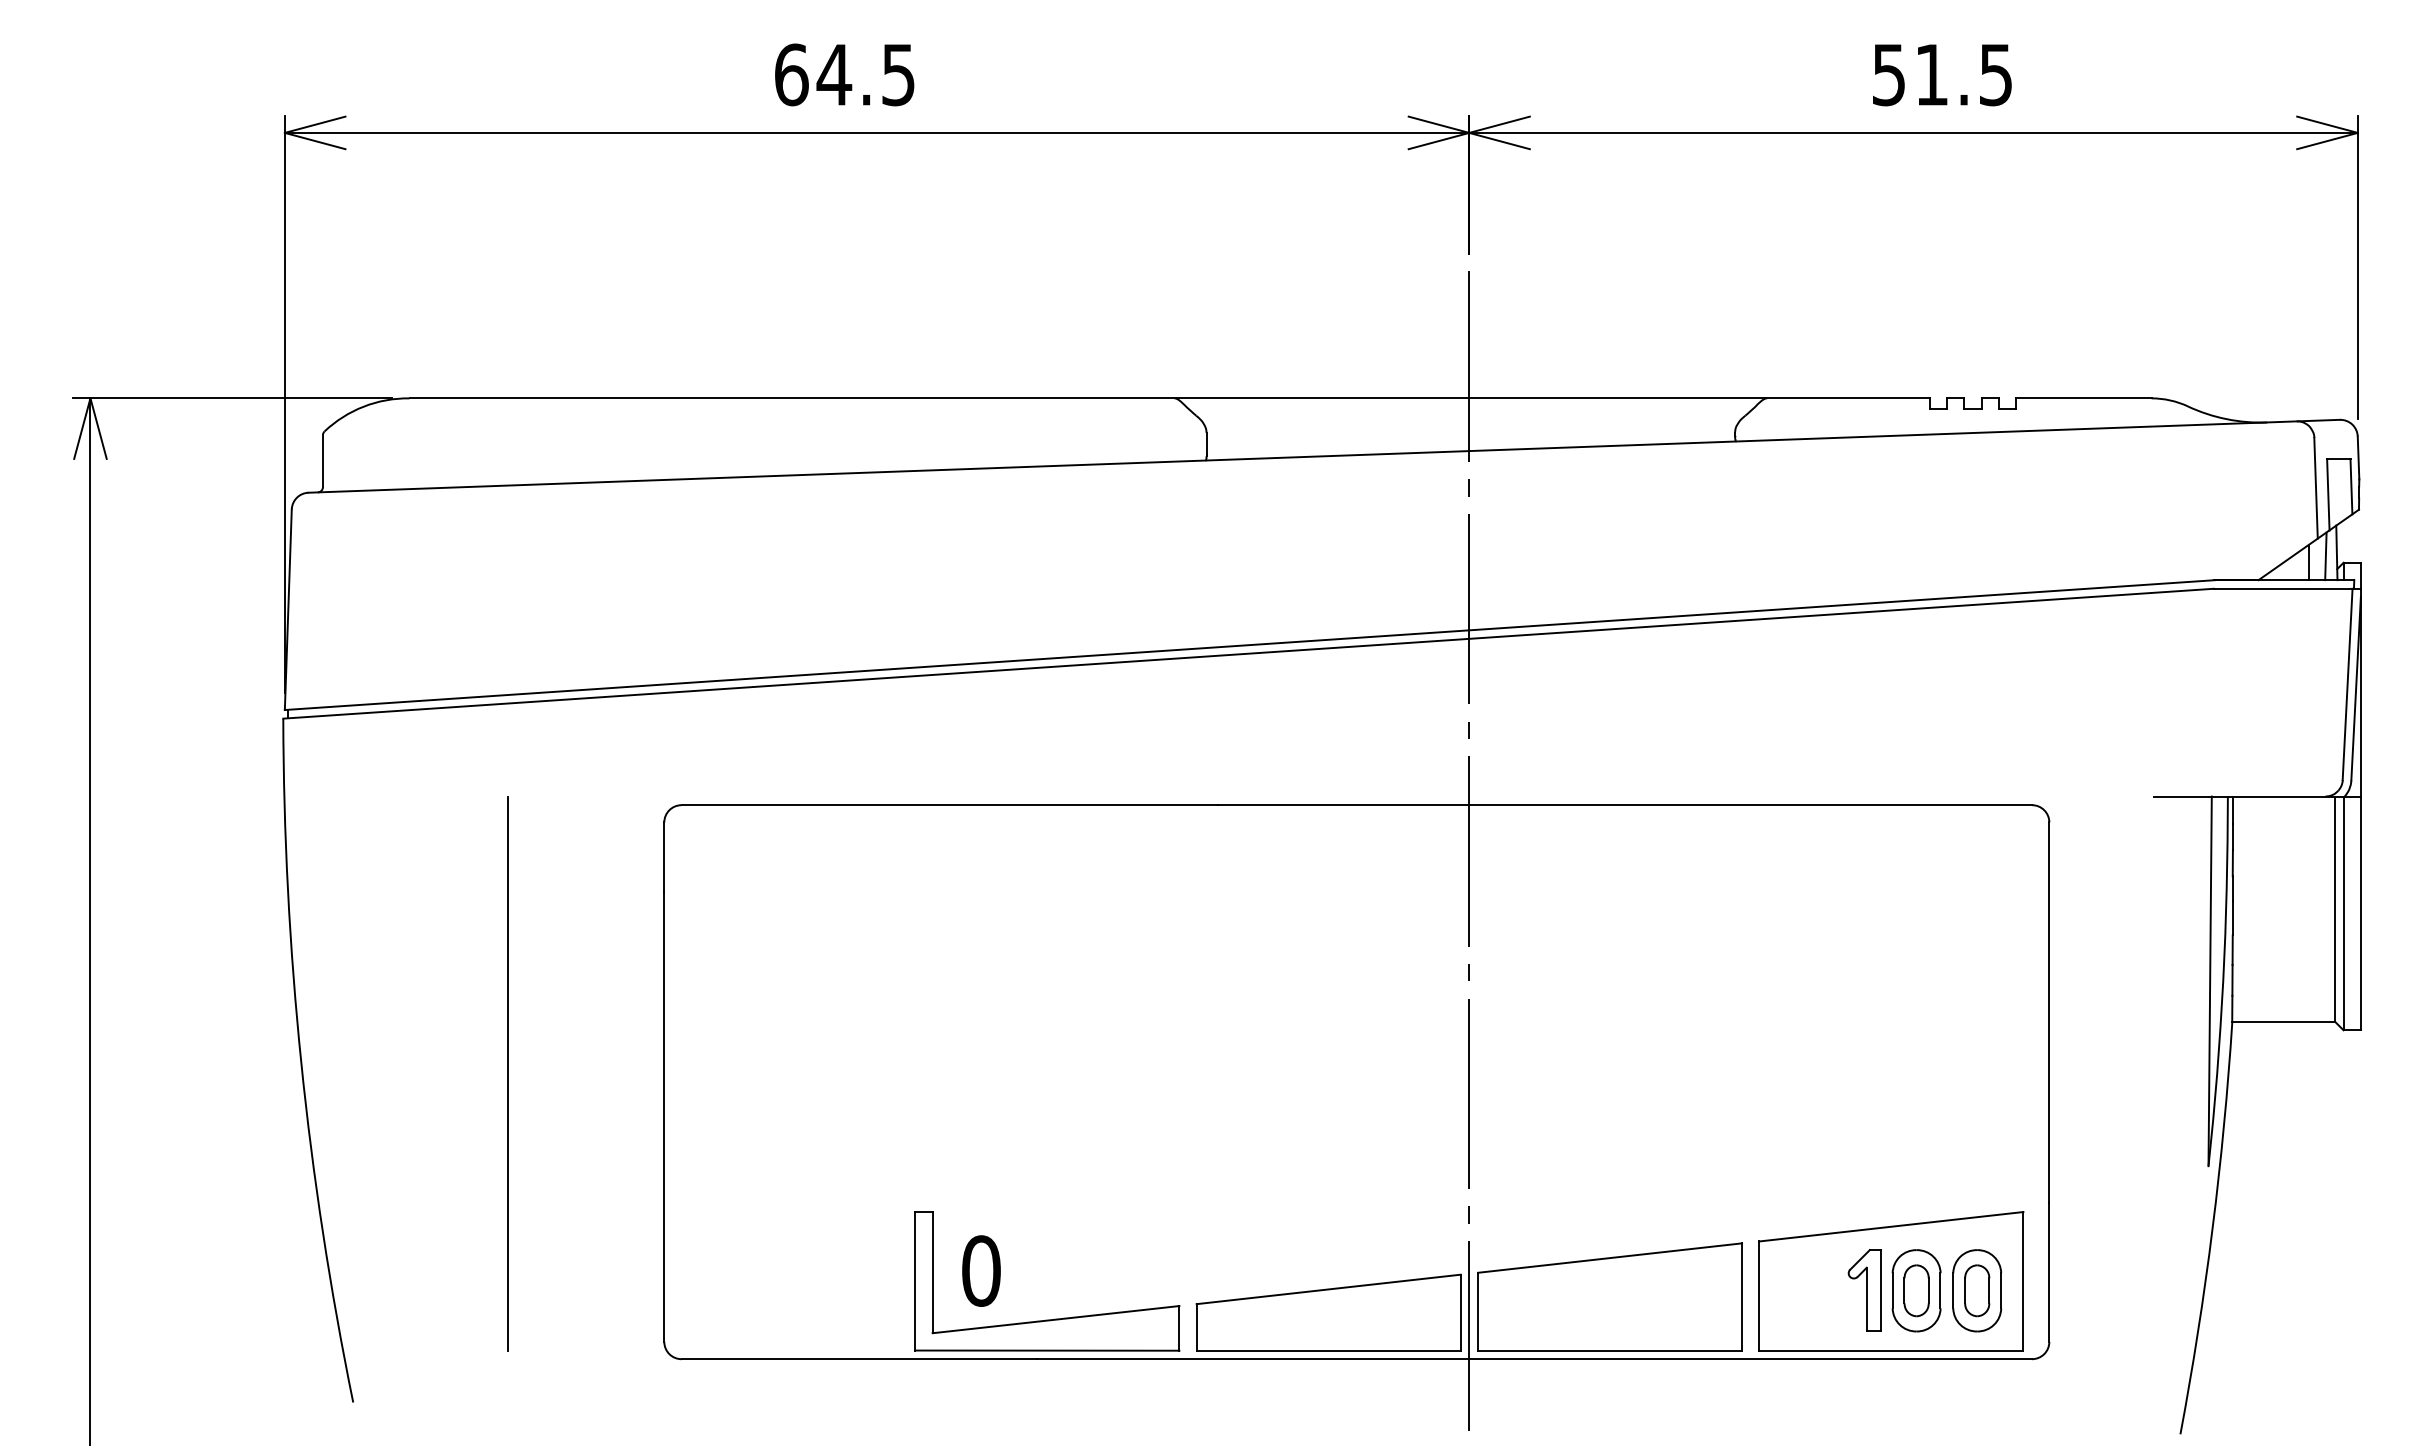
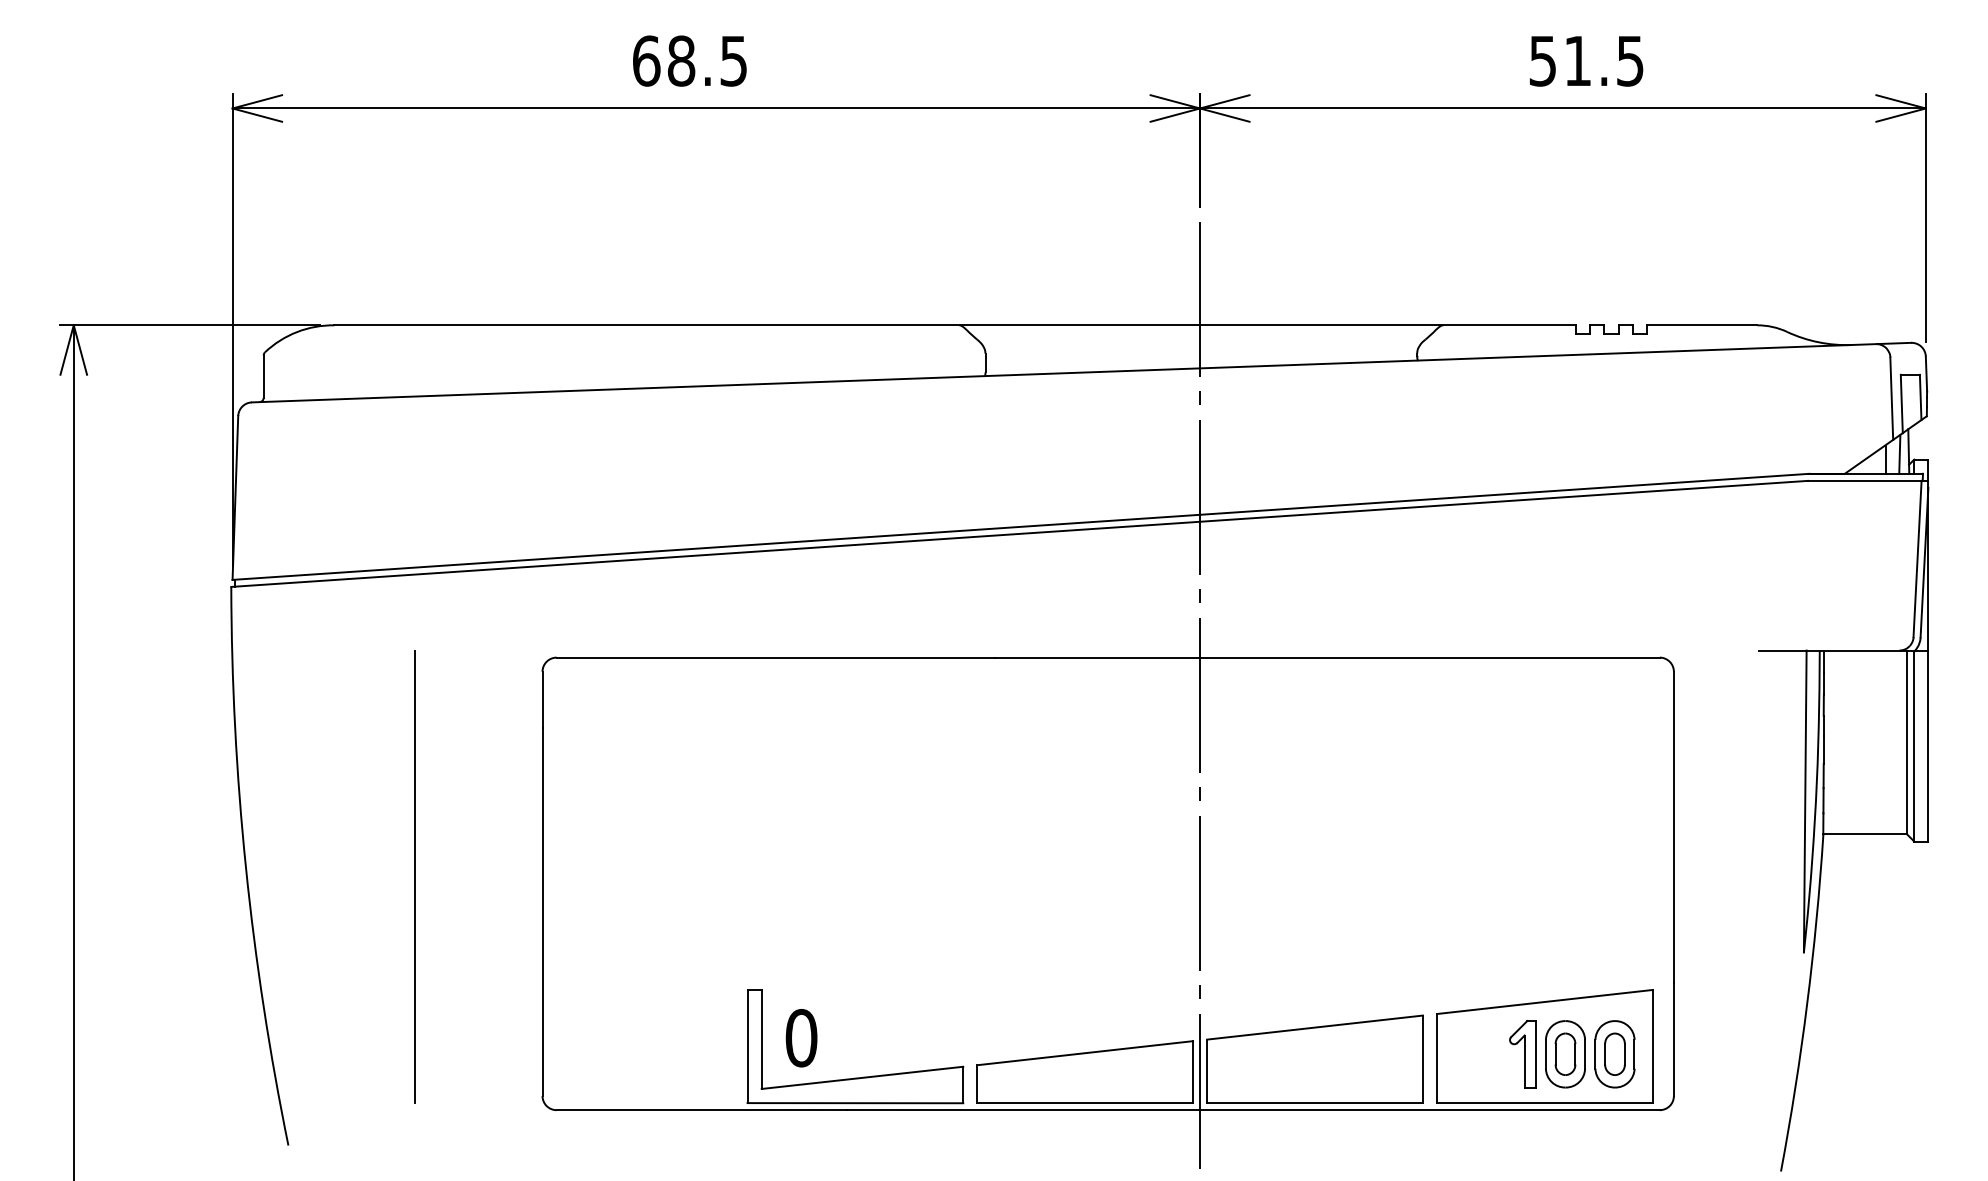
text: (833, 74) -> (680, 60), 64.5 -> 68.5

